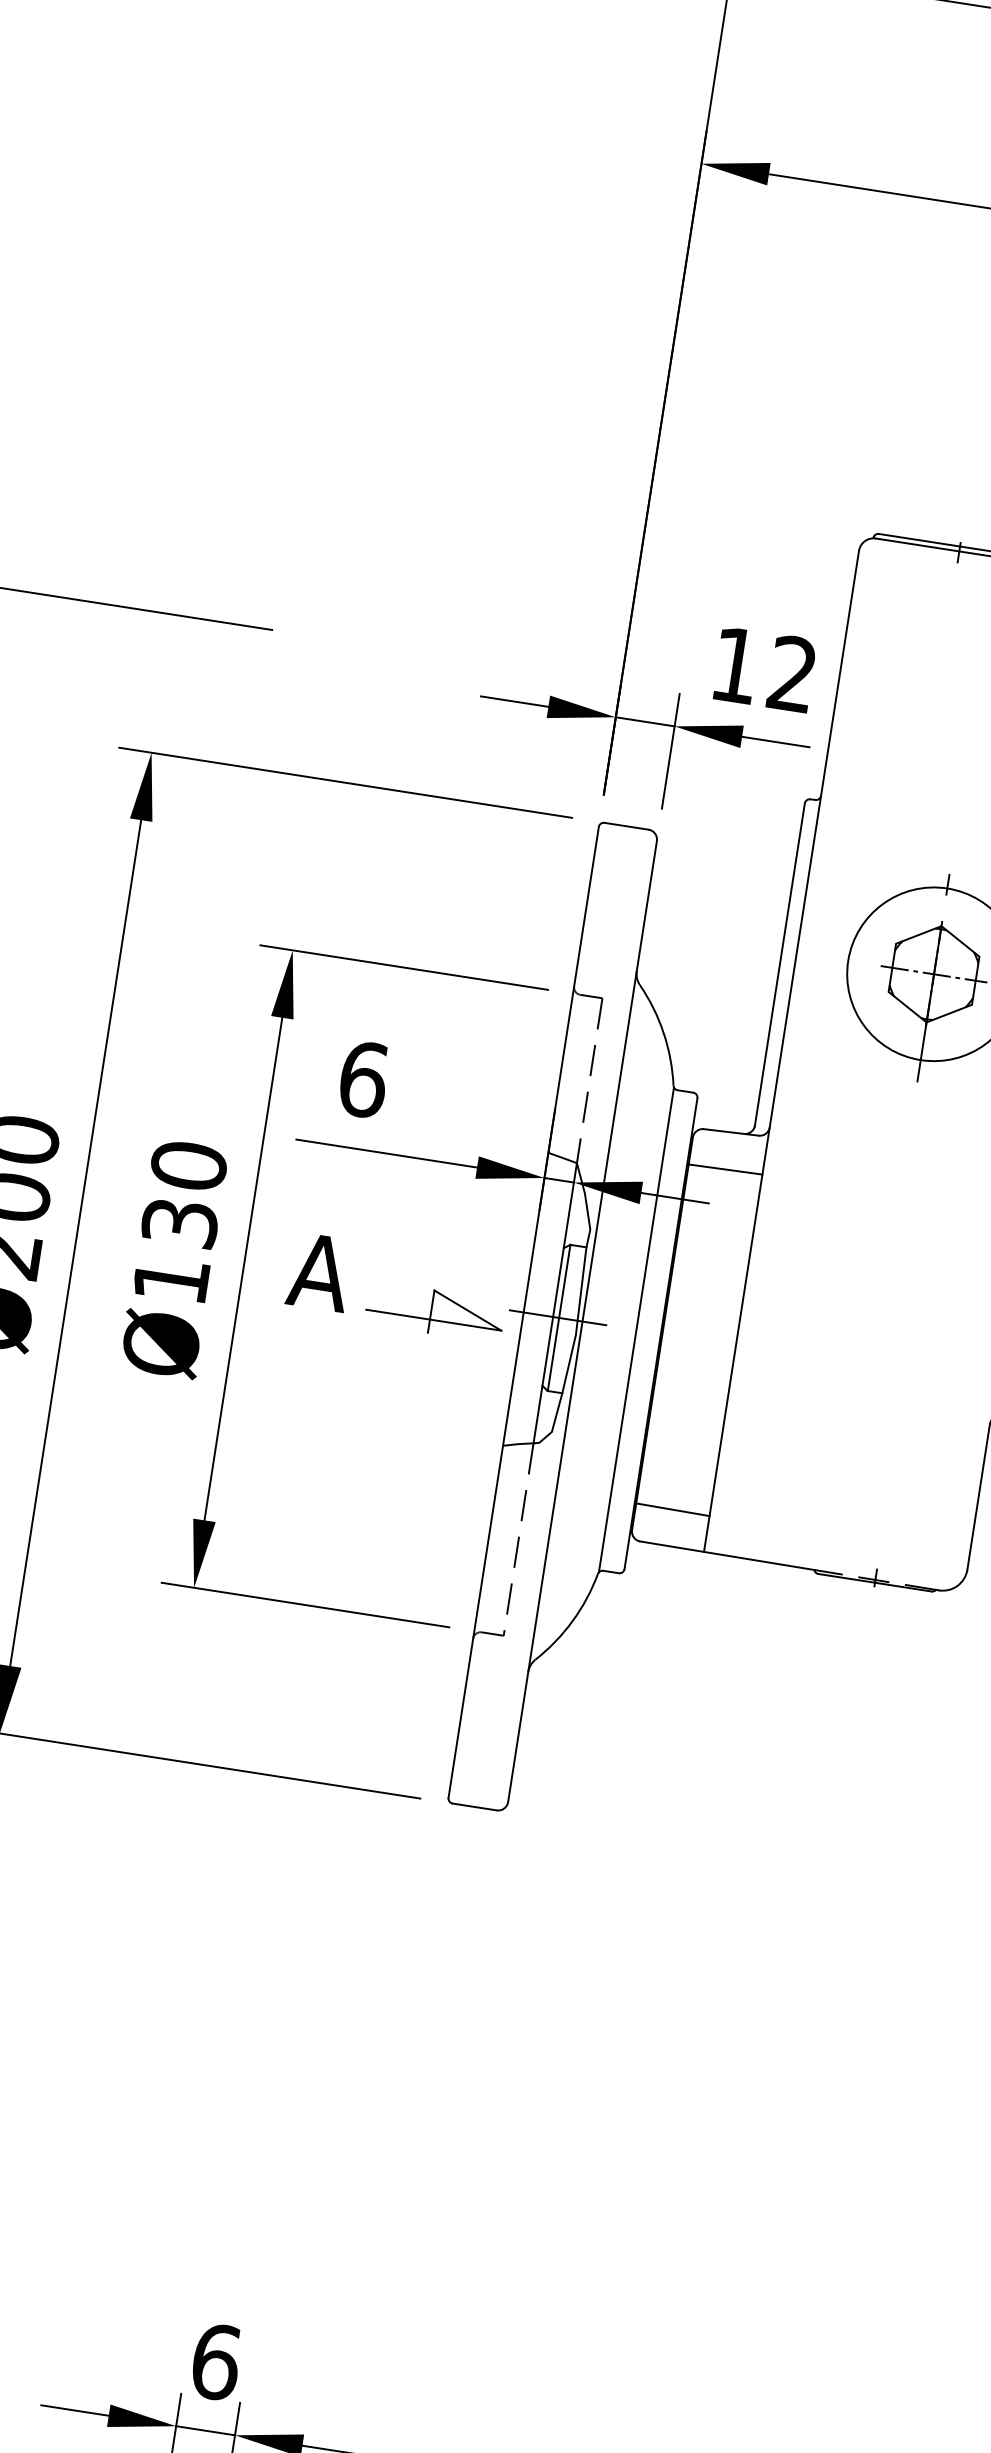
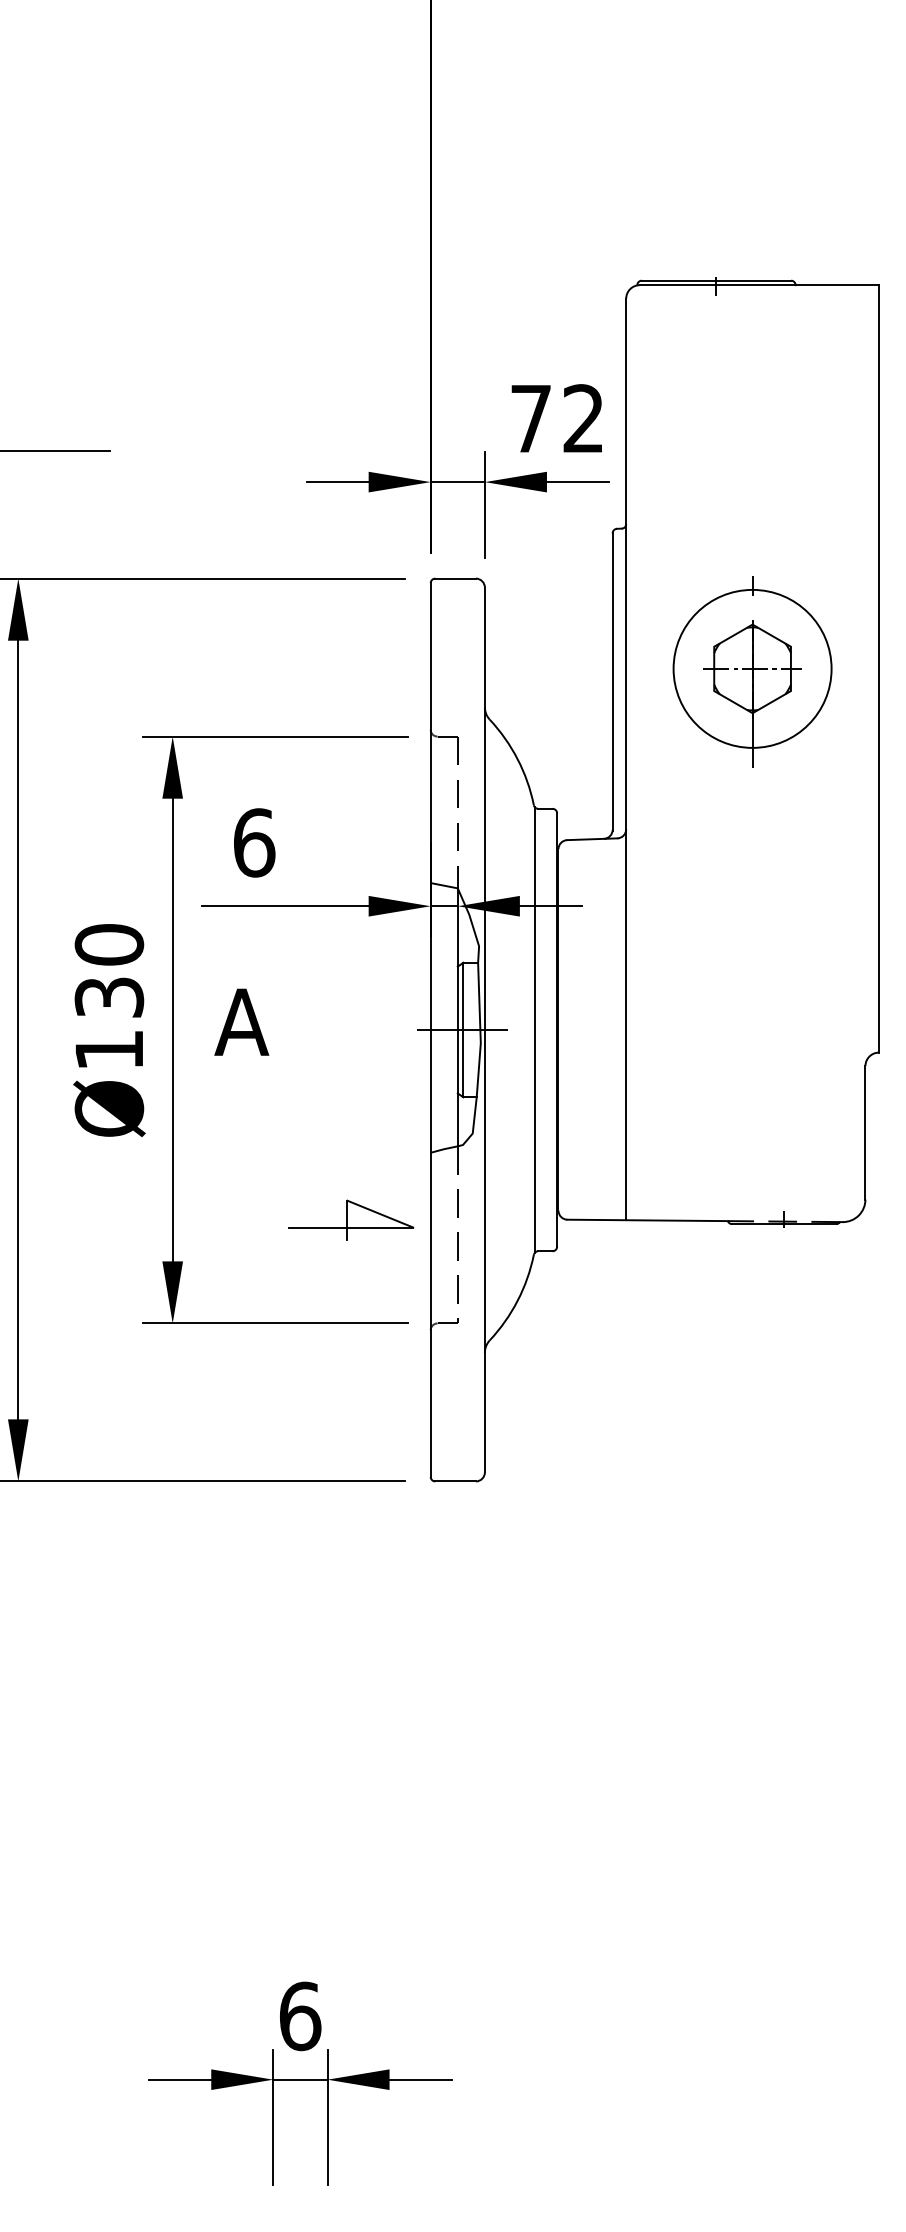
text: (734, 664) -> (530, 418), 12 -> 72
line: (725, 1169) -> (592, 873), removed
part: (435, 1311) -> (351, 1219), moved
line: (673, 1509) -> (592, 1186), removed

